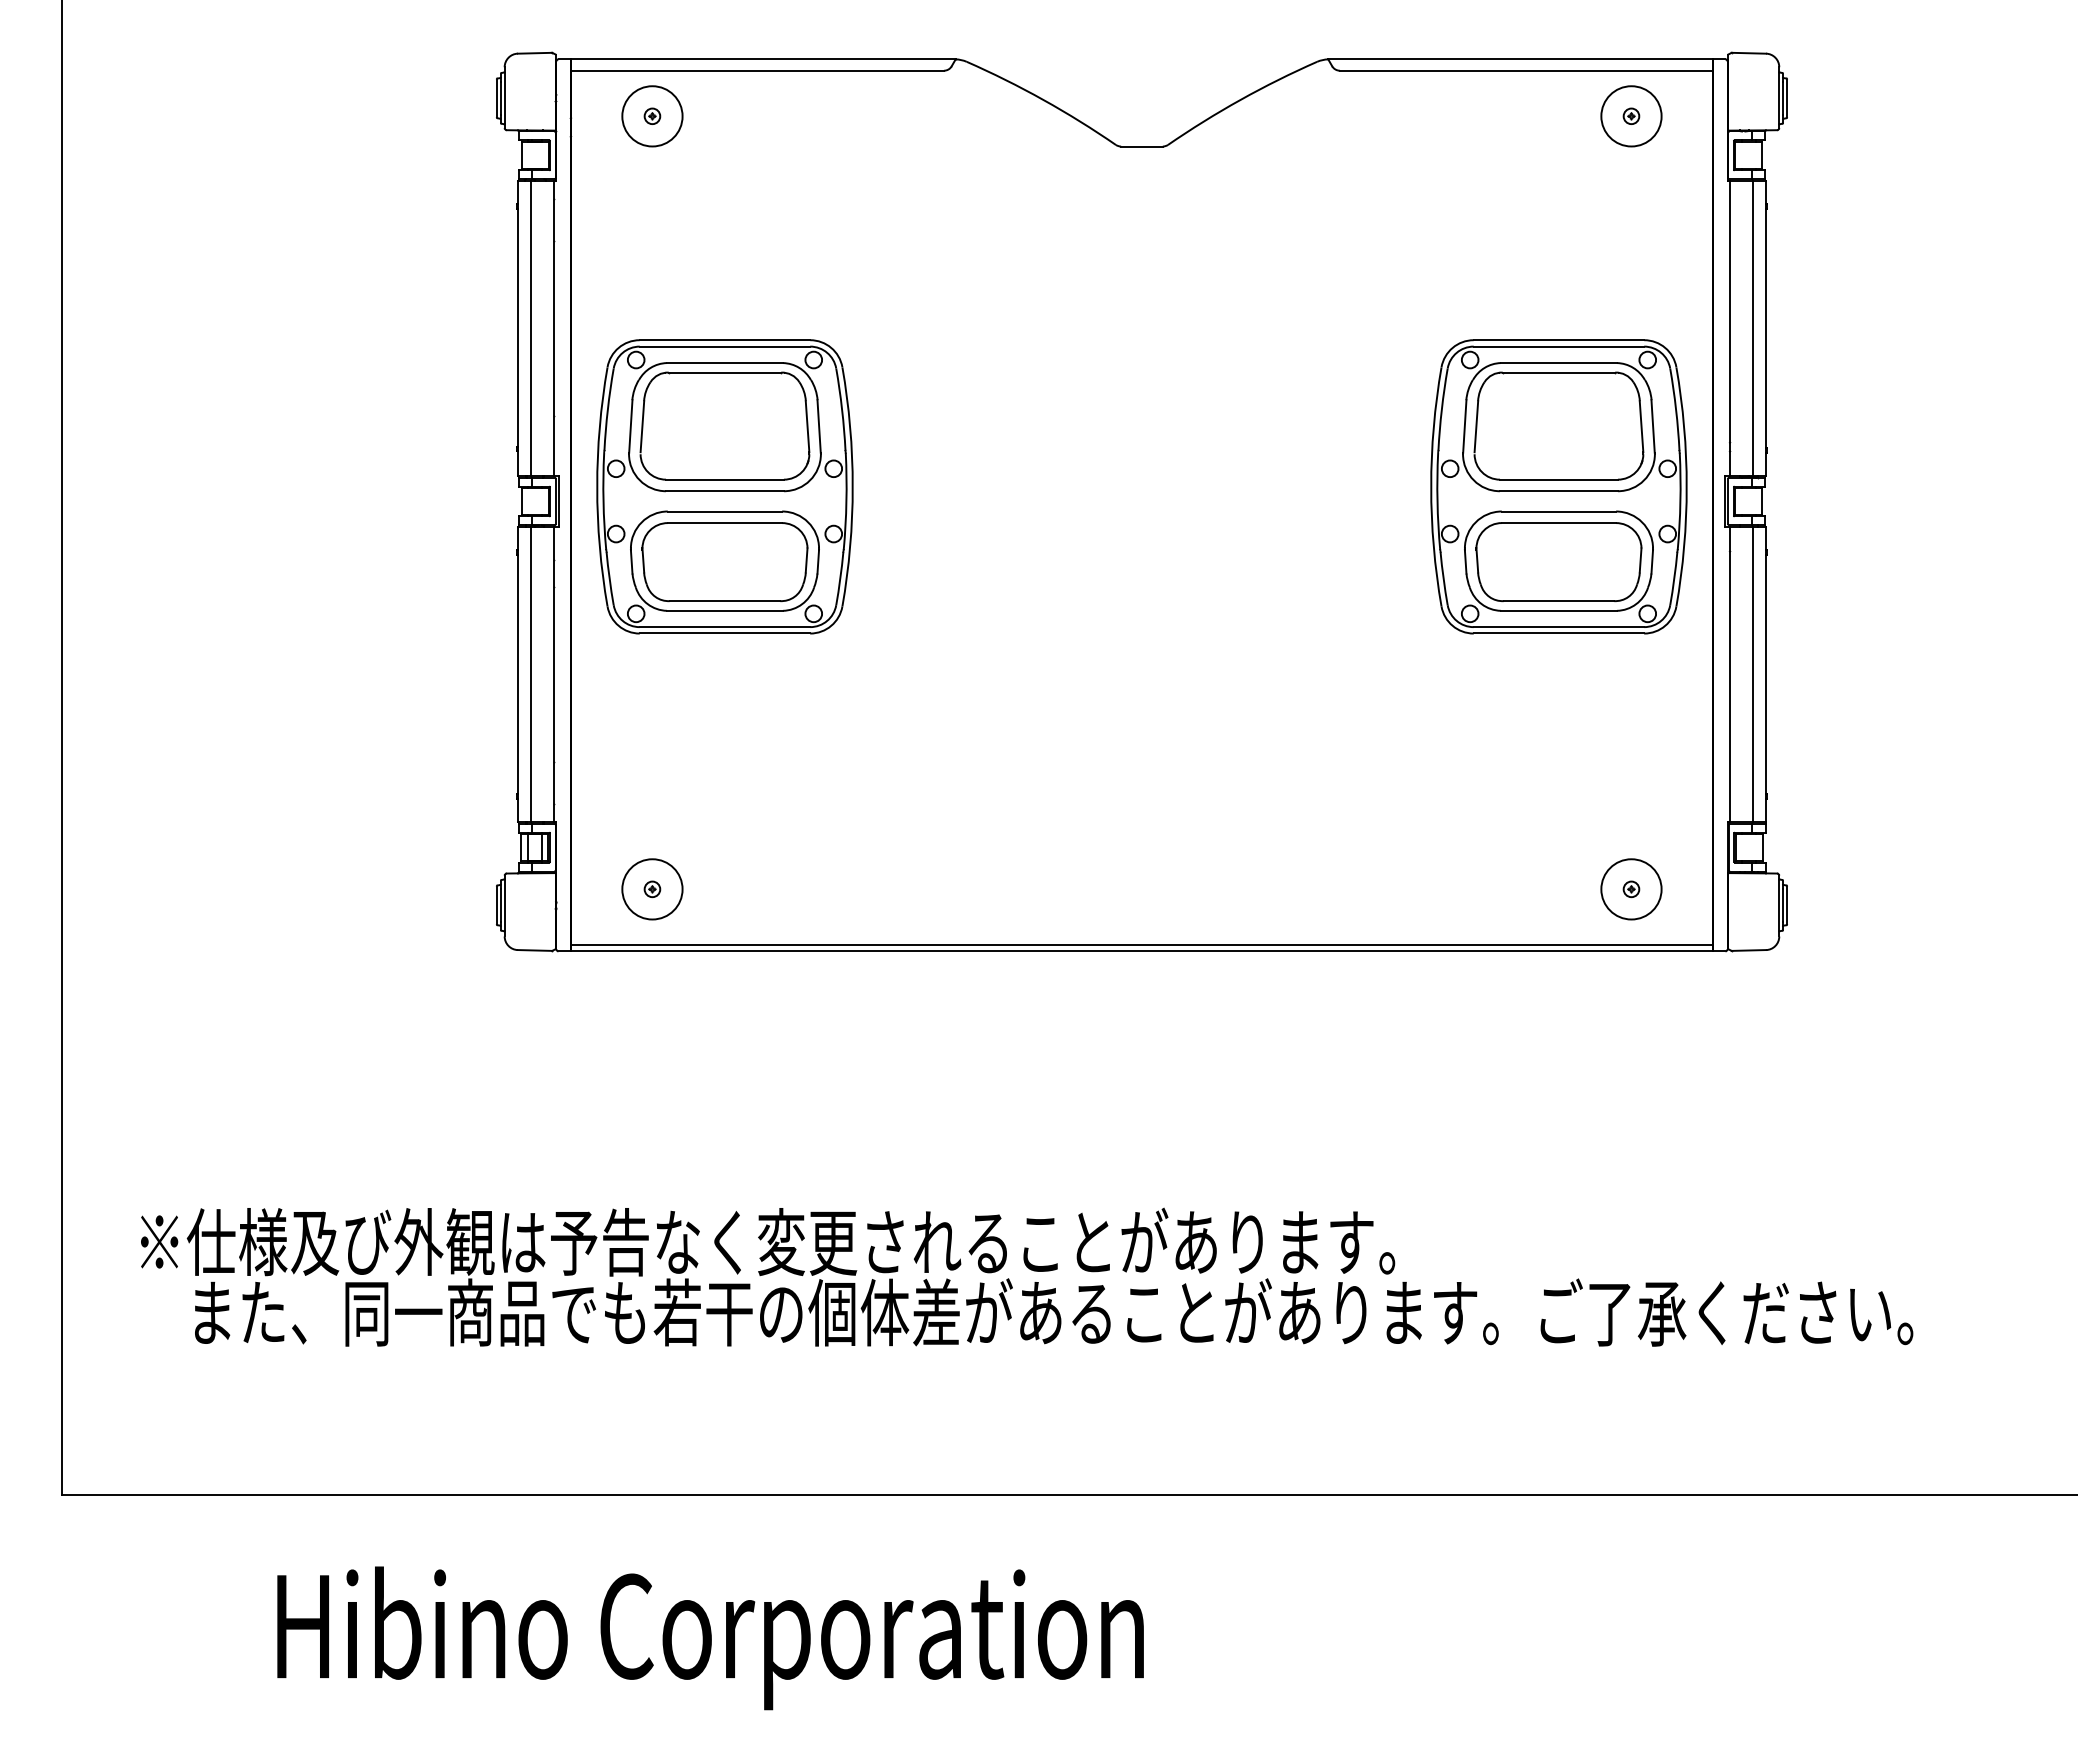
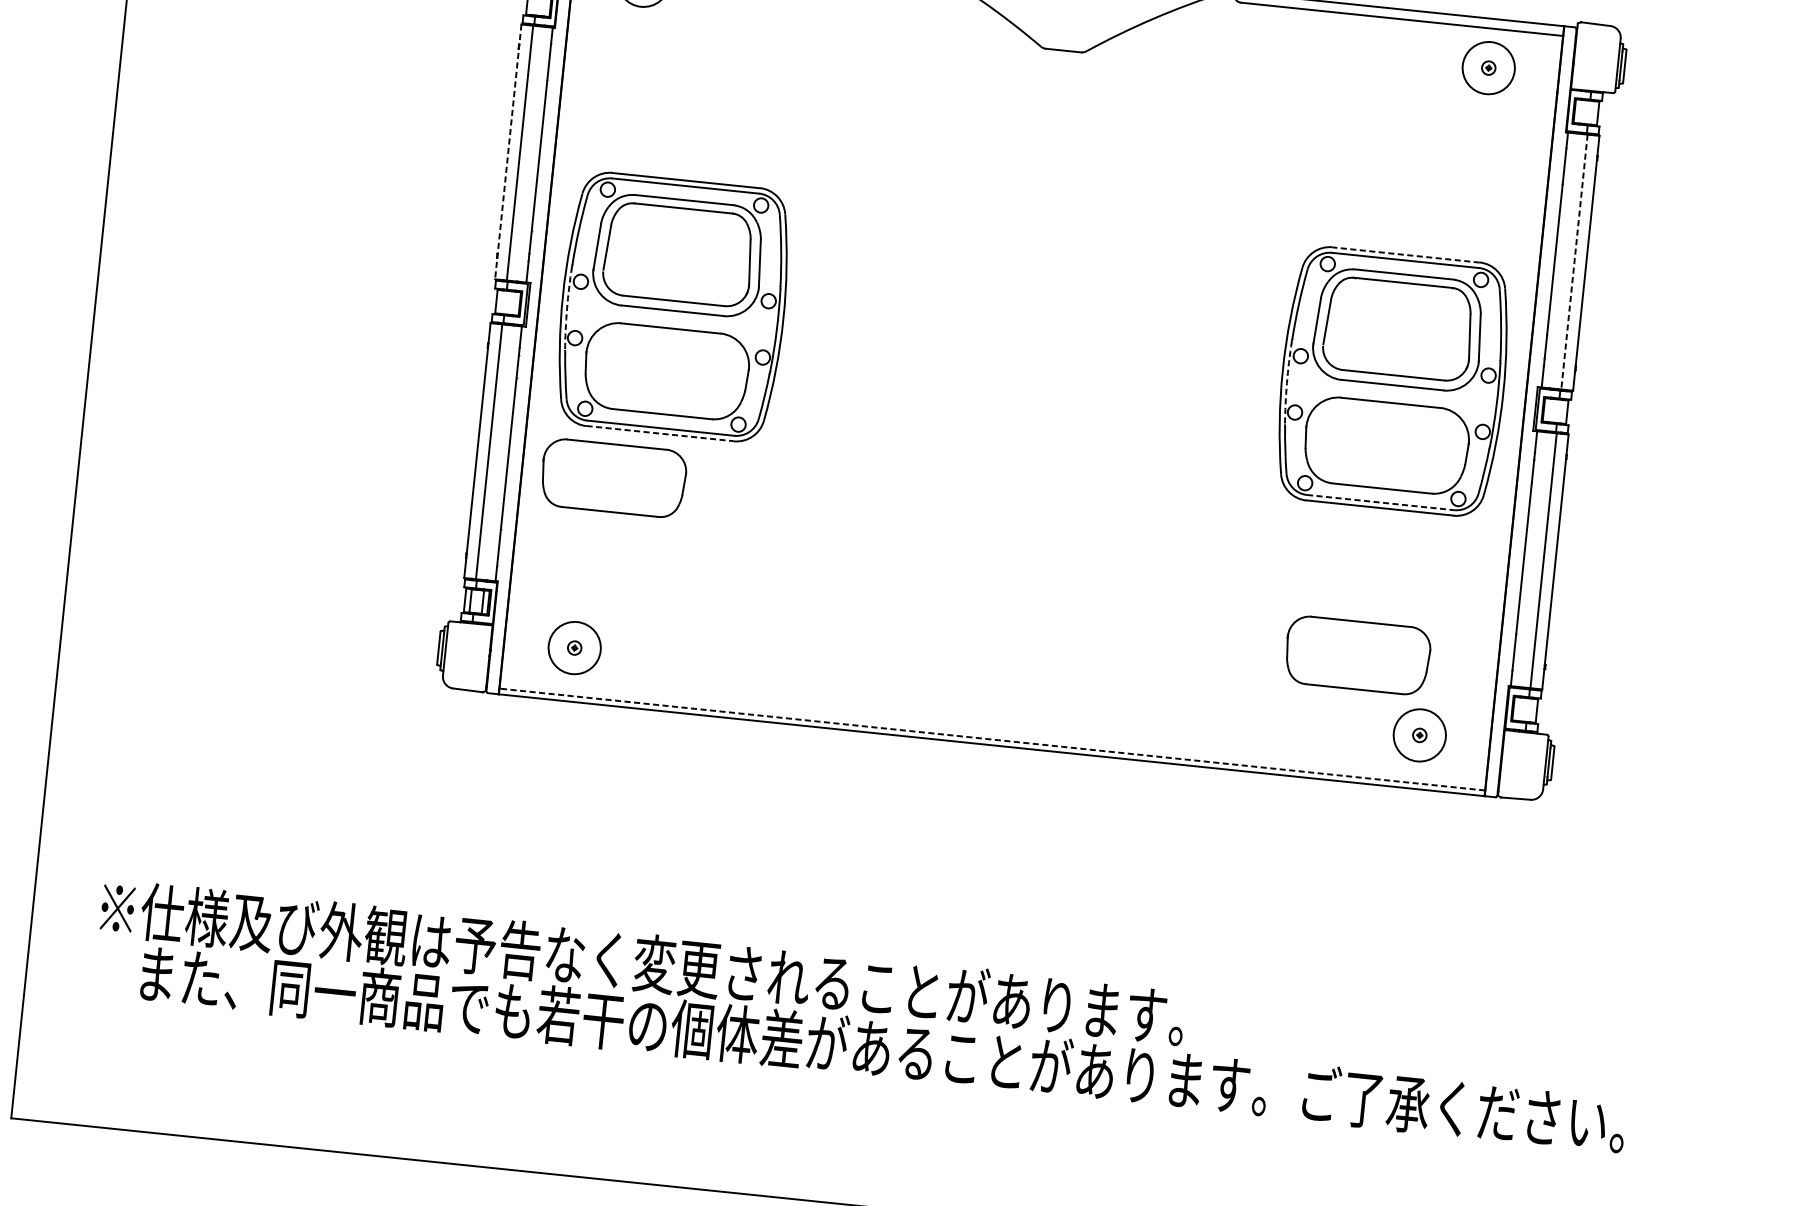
line: (517, 328) -> (508, 151), solid -> dashed
line: (1752, 328) -> (1574, 262), solid -> dashed
line: (1558, 340) -> (1405, 255), solid -> dashed
arc: (603, 501) -> (567, 308), solid -> dashed
arc: (1437, 501) -> (1286, 383), solid -> dashed
part: (724, 562) -> (613, 478), moved
part: (1558, 562) -> (1357, 655), moved
line: (1559, 627) -> (1381, 502), solid -> dashed
line: (725, 633) -> (660, 433), solid -> dashed
line: (1141, 944) -> (991, 739), solid -> dashed

